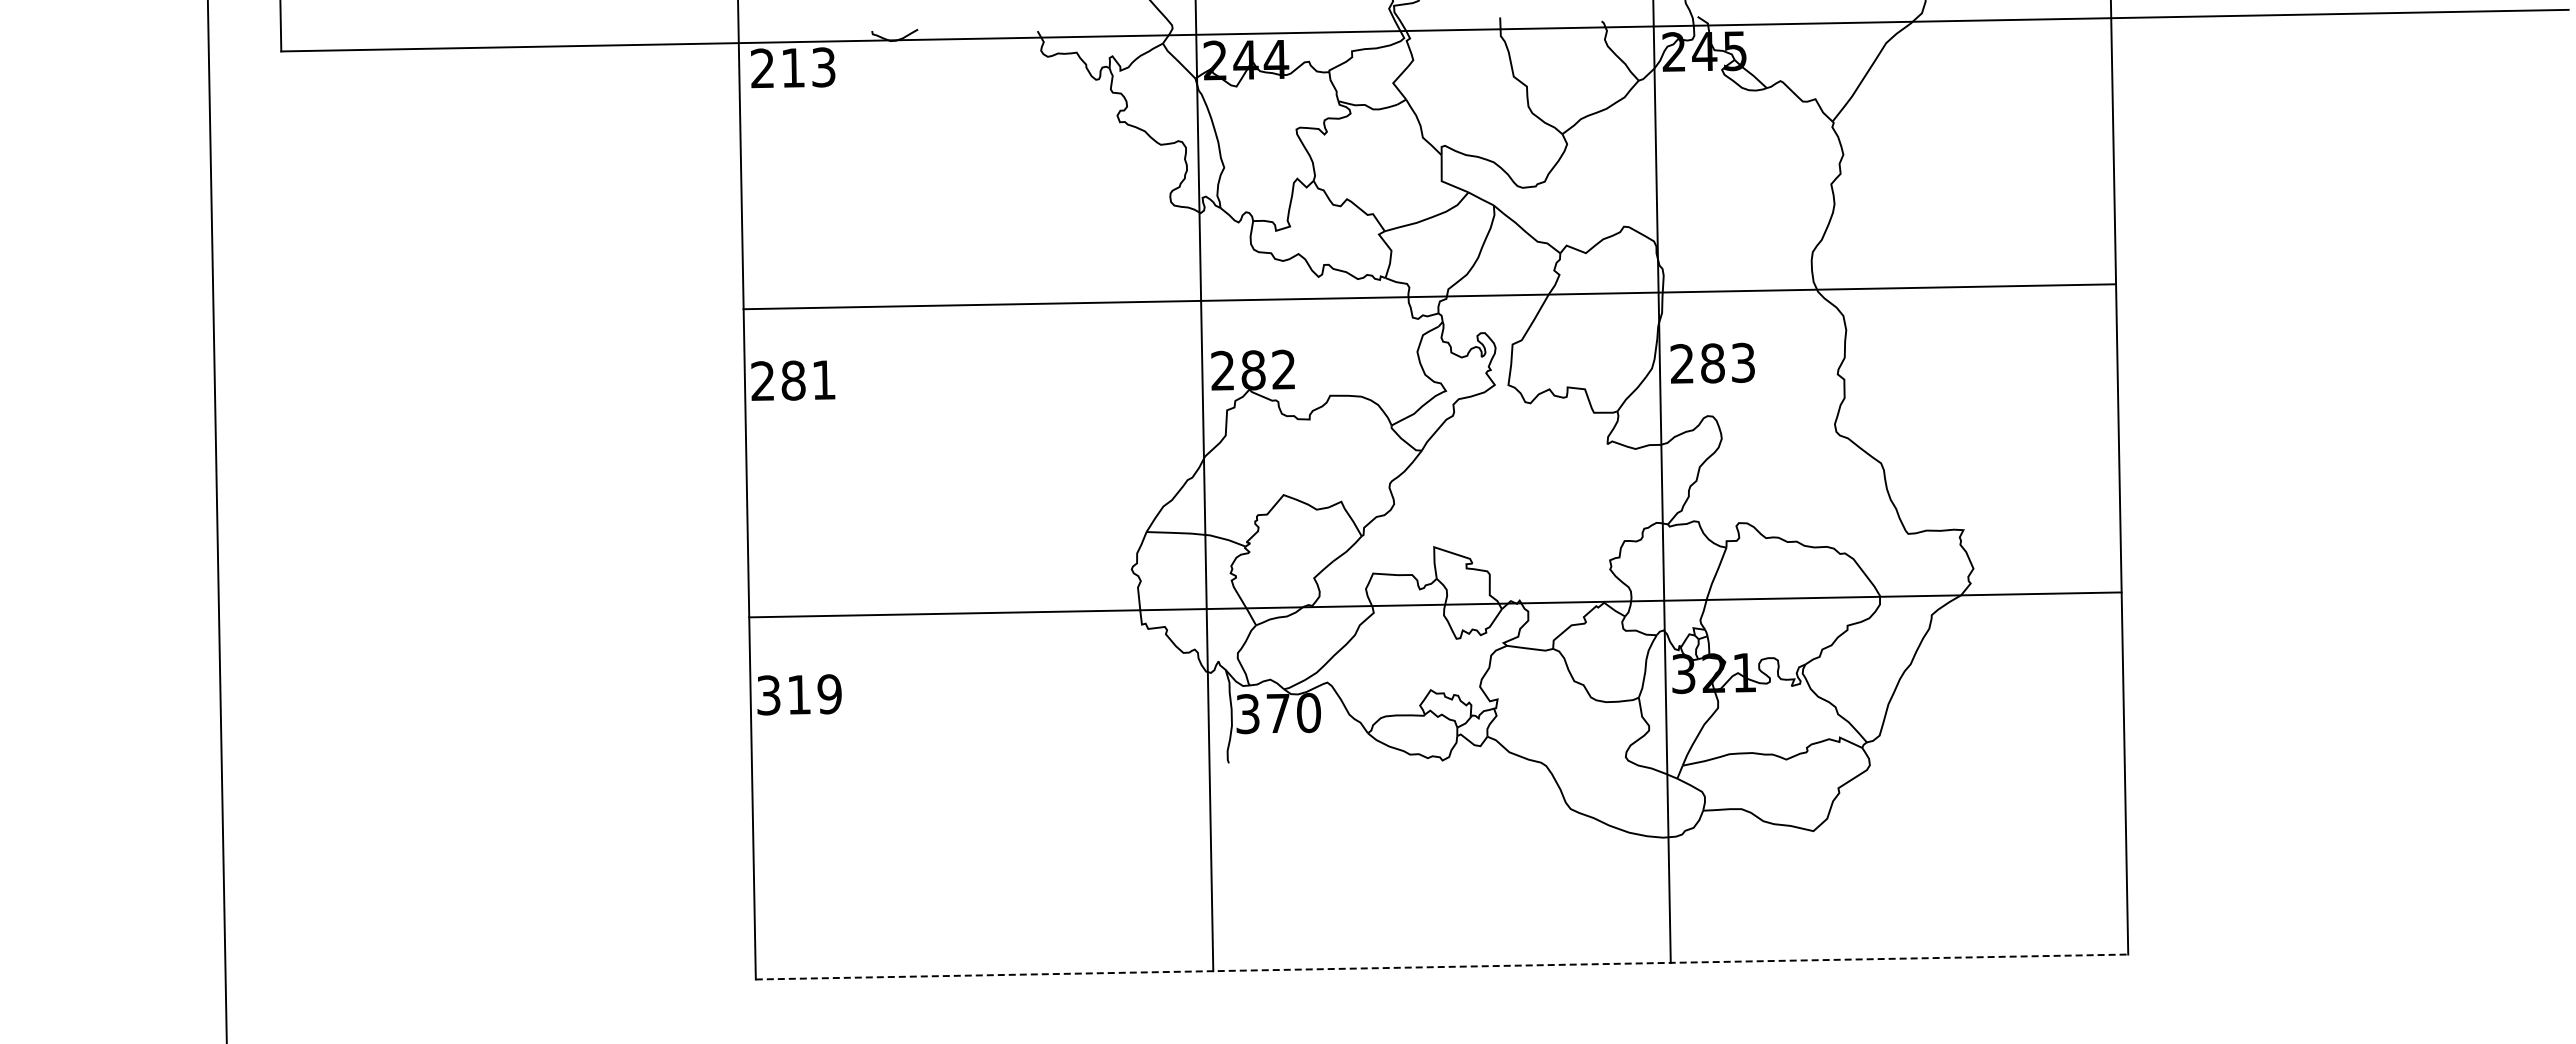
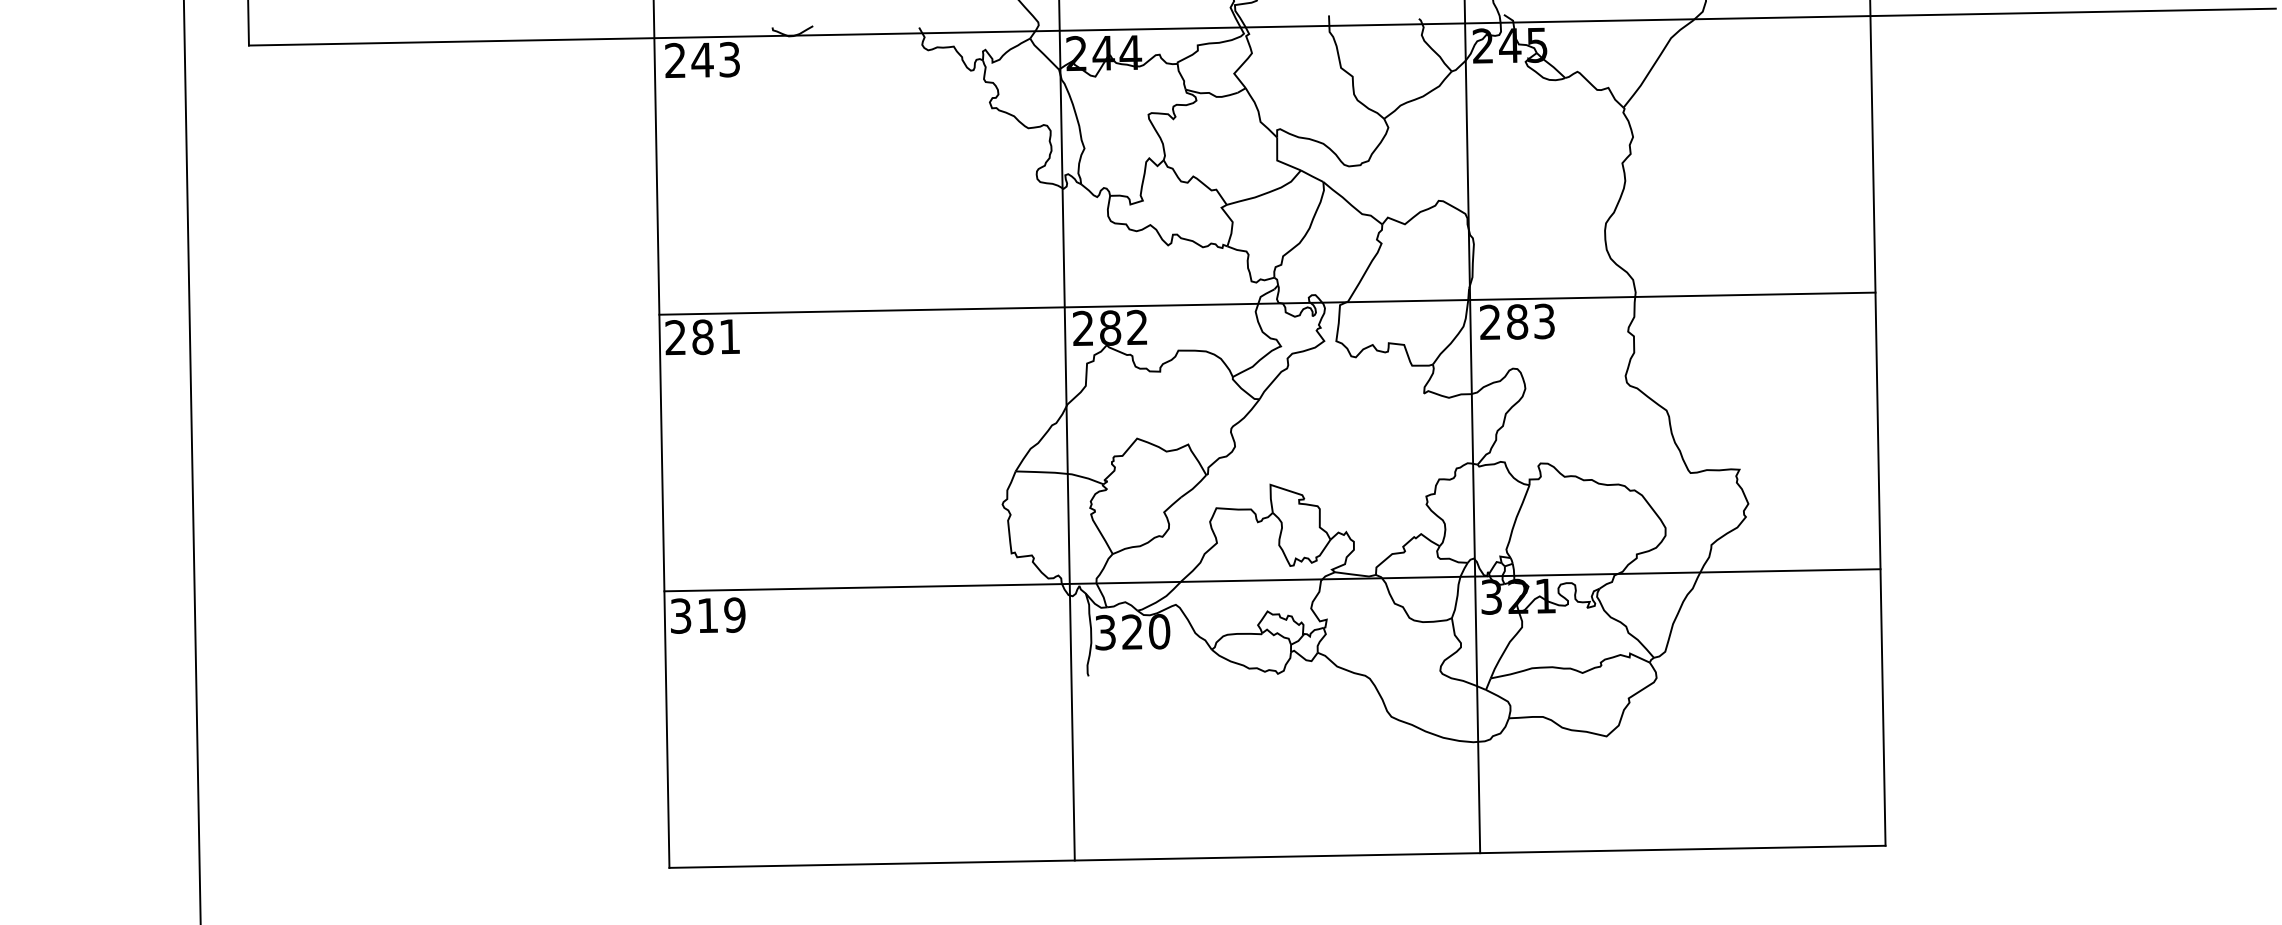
text: (792, 67) -> (701, 59), 213 -> 243
line: (1429, 296) -> (1267, 303), moved
line: (1435, 604) -> (1272, 579), moved
text: (1277, 713) -> (1131, 632), 370 -> 320
line: (1442, 967) -> (1277, 857), dashed -> solid

